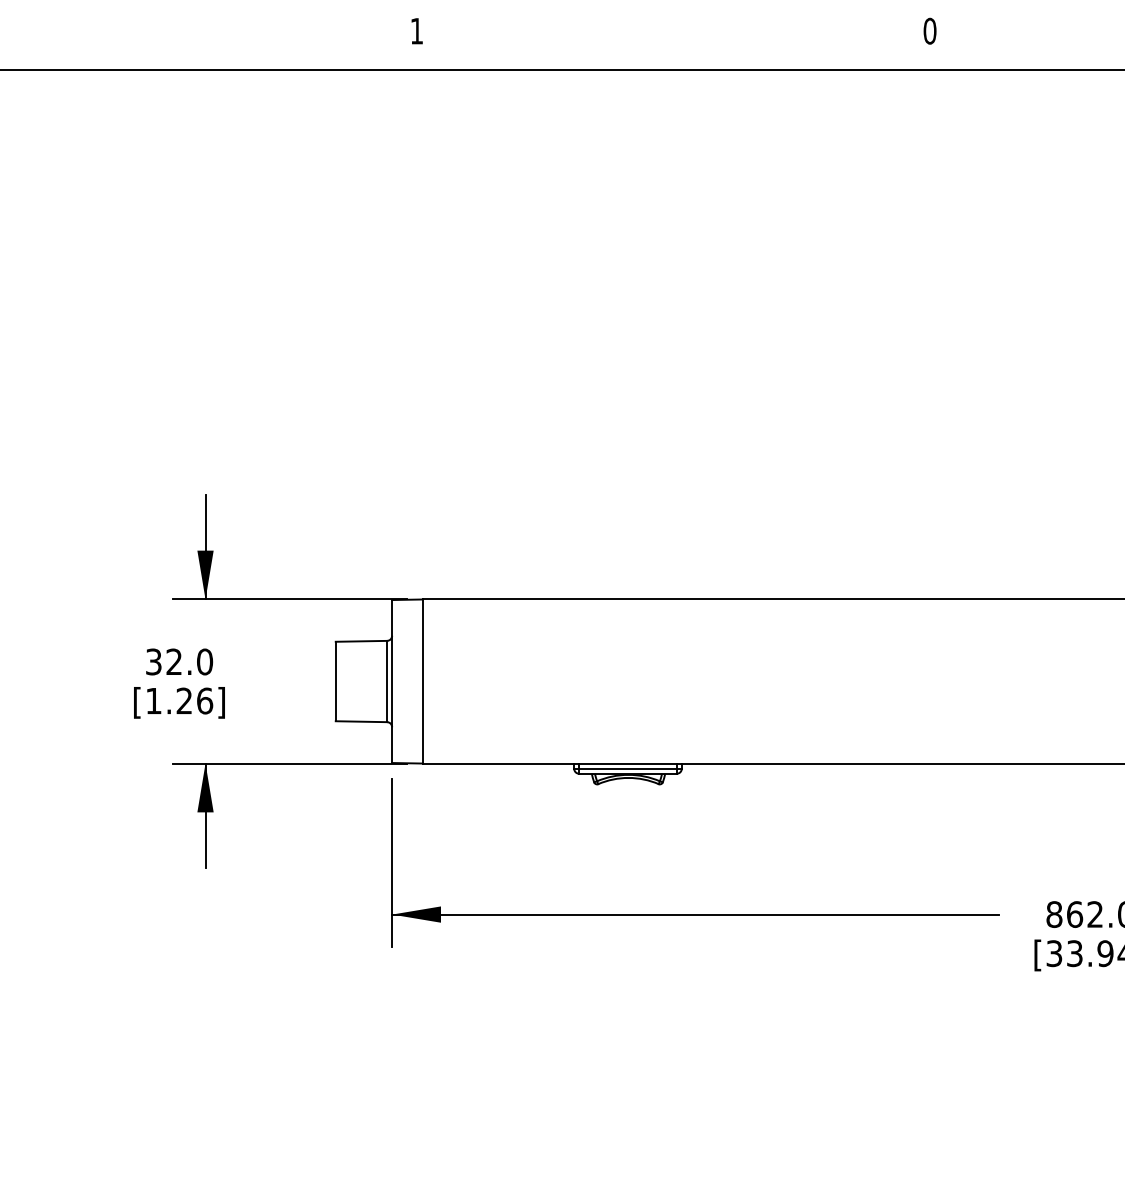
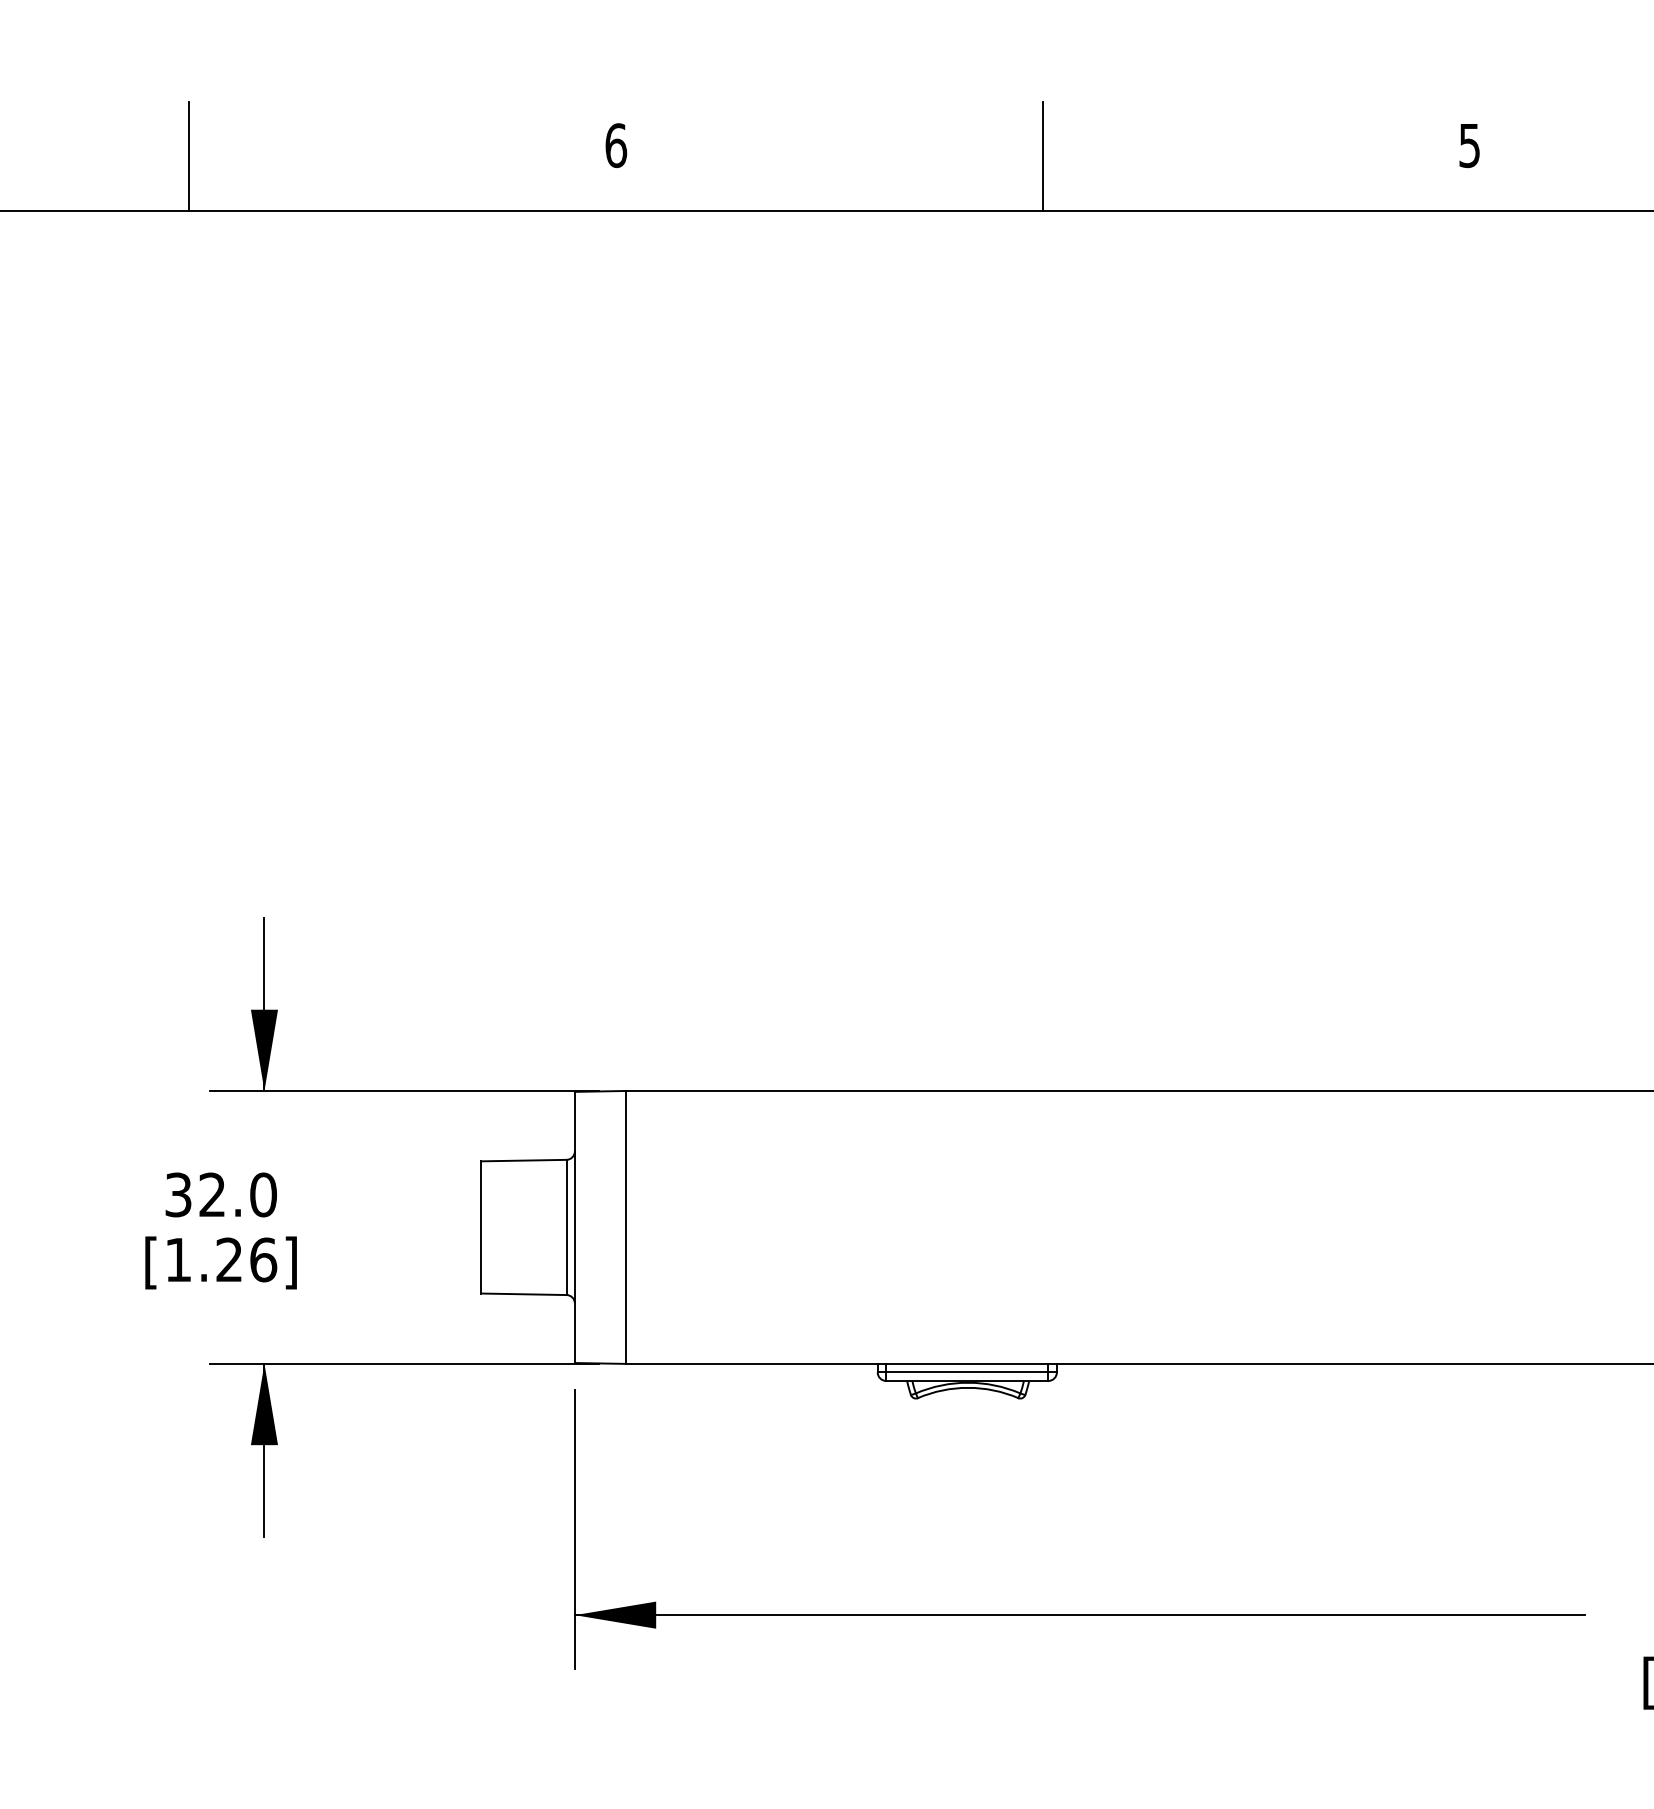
text: (416, 30) -> (615, 144), 1 -> 6
text: (929, 30) -> (1468, 144), 0 -> 5
line: (160, 37) -> (189, 156), added
line: (673, 37) -> (1042, 156), added

